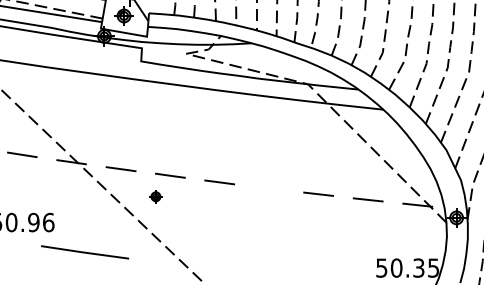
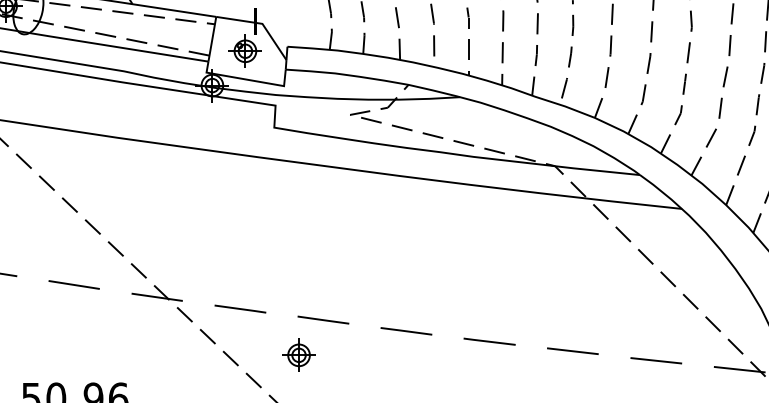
line: (268, 188) -> (488, 341), added
part: (155, 196) -> (298, 355), size x1.43

